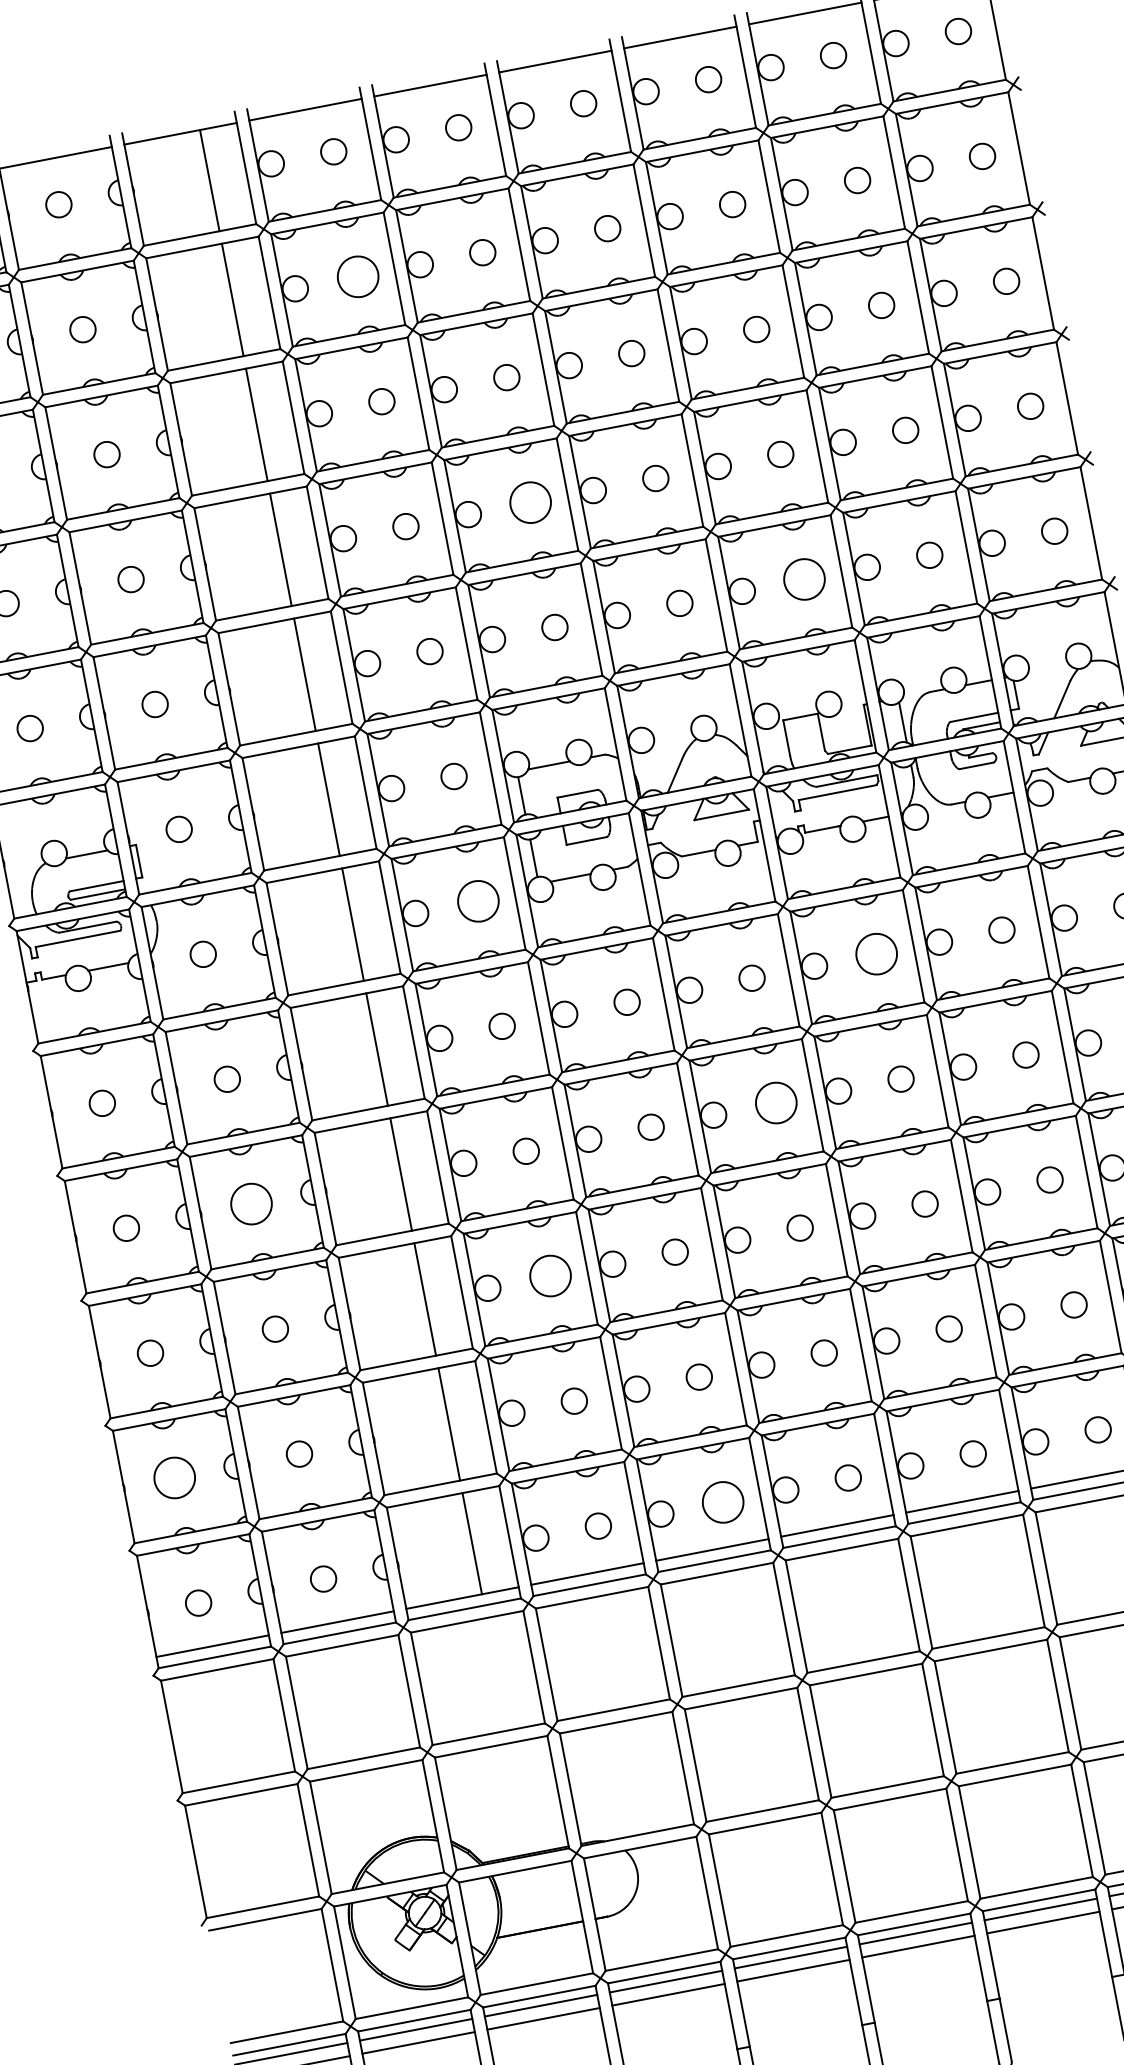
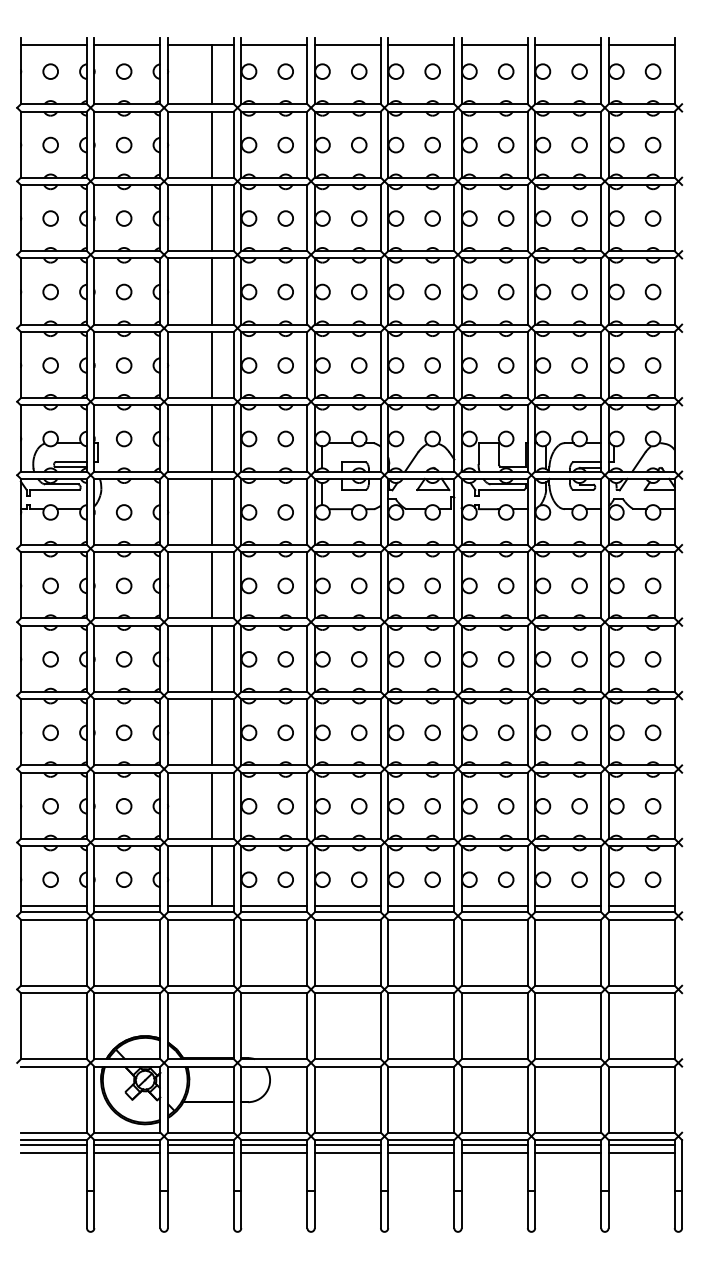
circle: (357, 275) -> (285, 144), size x0.62
circle: (531, 501) -> (359, 291), size x0.62
circle: (805, 579) -> (506, 365), size x0.62
circle: (477, 901) -> (285, 512), size x0.62
circle: (877, 953) -> (506, 585), size x0.62
circle: (775, 1103) -> (432, 659), size x0.62
circle: (250, 1204) -> (123, 659), size x0.62
circle: (549, 1275) -> (285, 732), size x0.62
circle: (174, 1478) -> (50, 806), size x0.62
circle: (723, 1501) -> (359, 879), size x0.62

